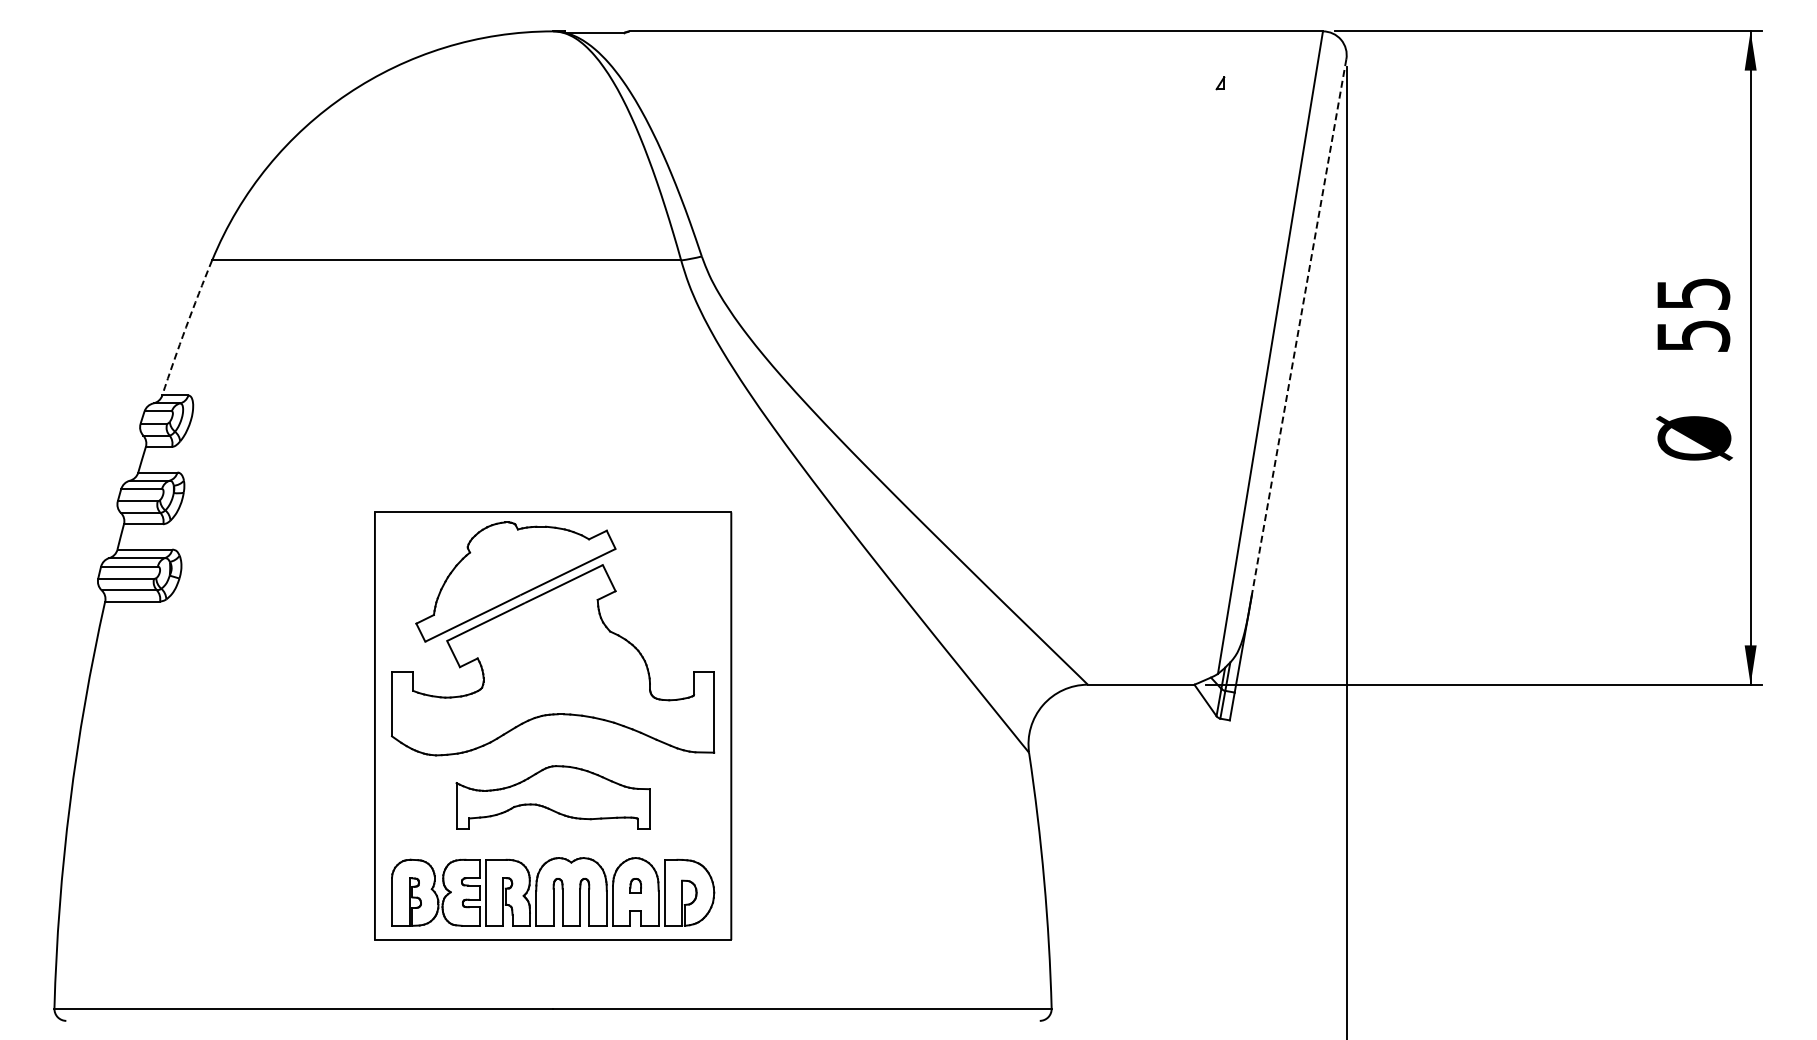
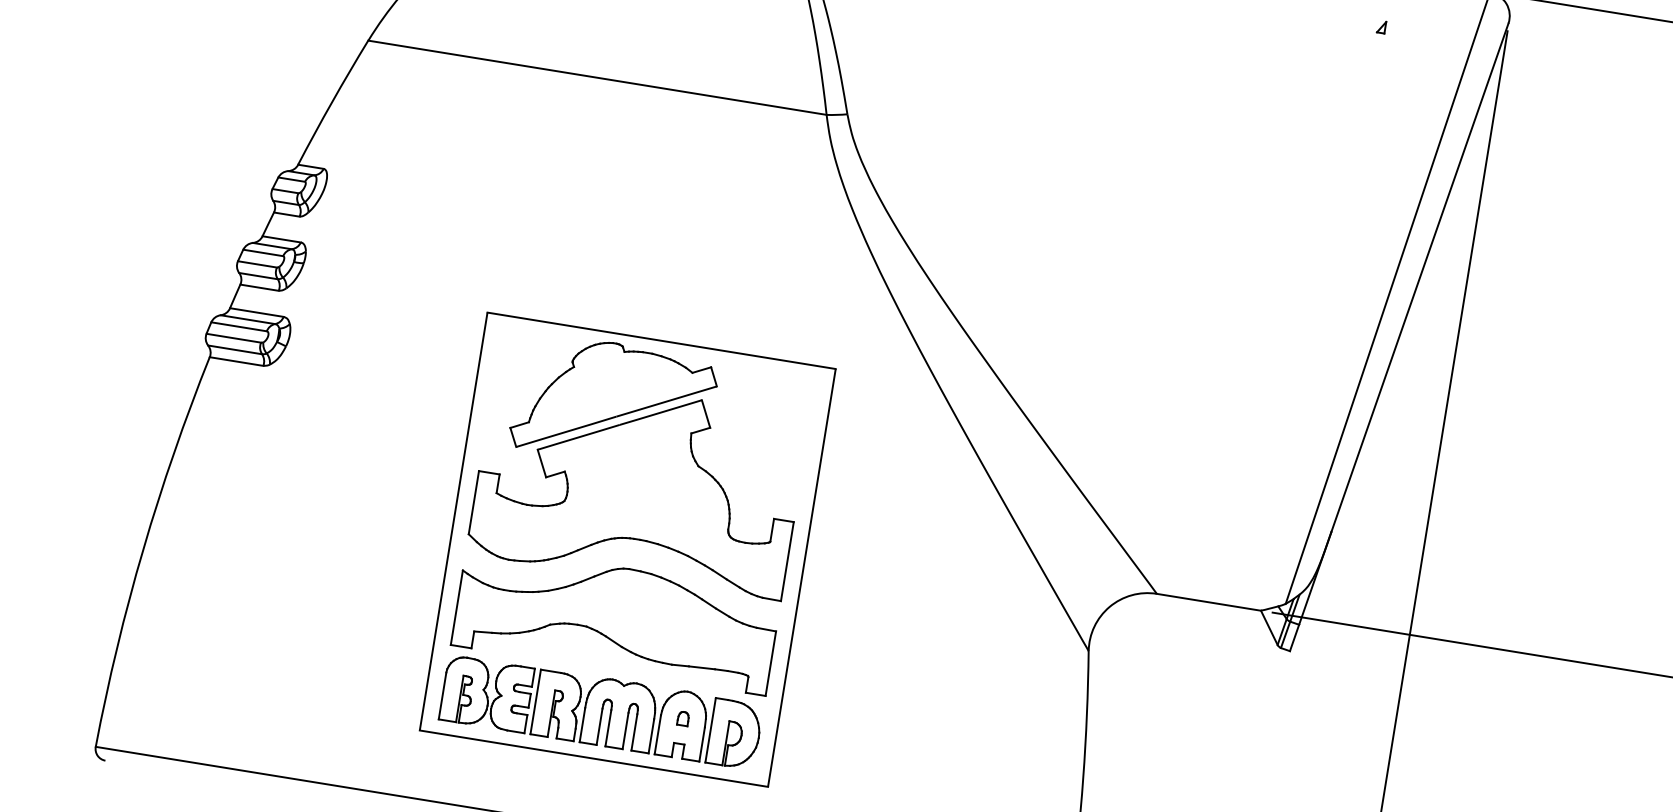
line: (1299, 326) -> (1420, 277), dashed -> solid
arc: (186, 327) -> (332, 102), dashed -> solid
part: (553, 797) -> (616, 619), size x1.67

